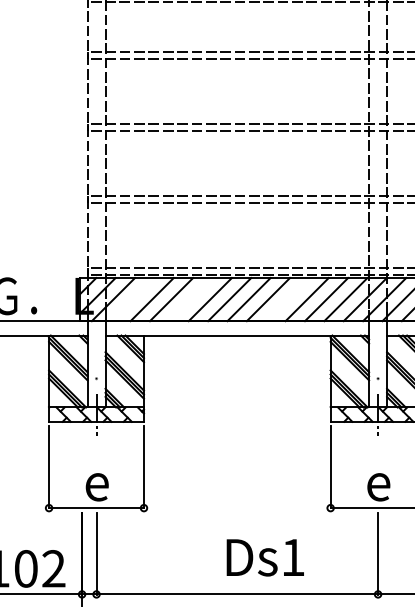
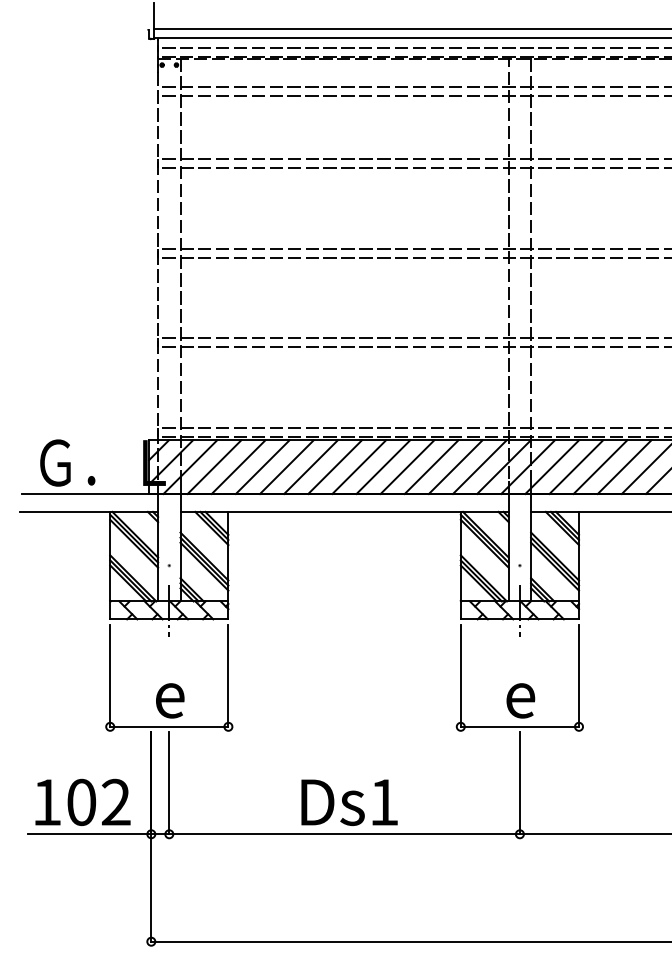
line: (132, 299) -> (214, 467), added
line: (190, 299) -> (286, 467), added
line: (287, 299) -> (407, 467), added
text: (265, 557) -> (349, 802), moved

